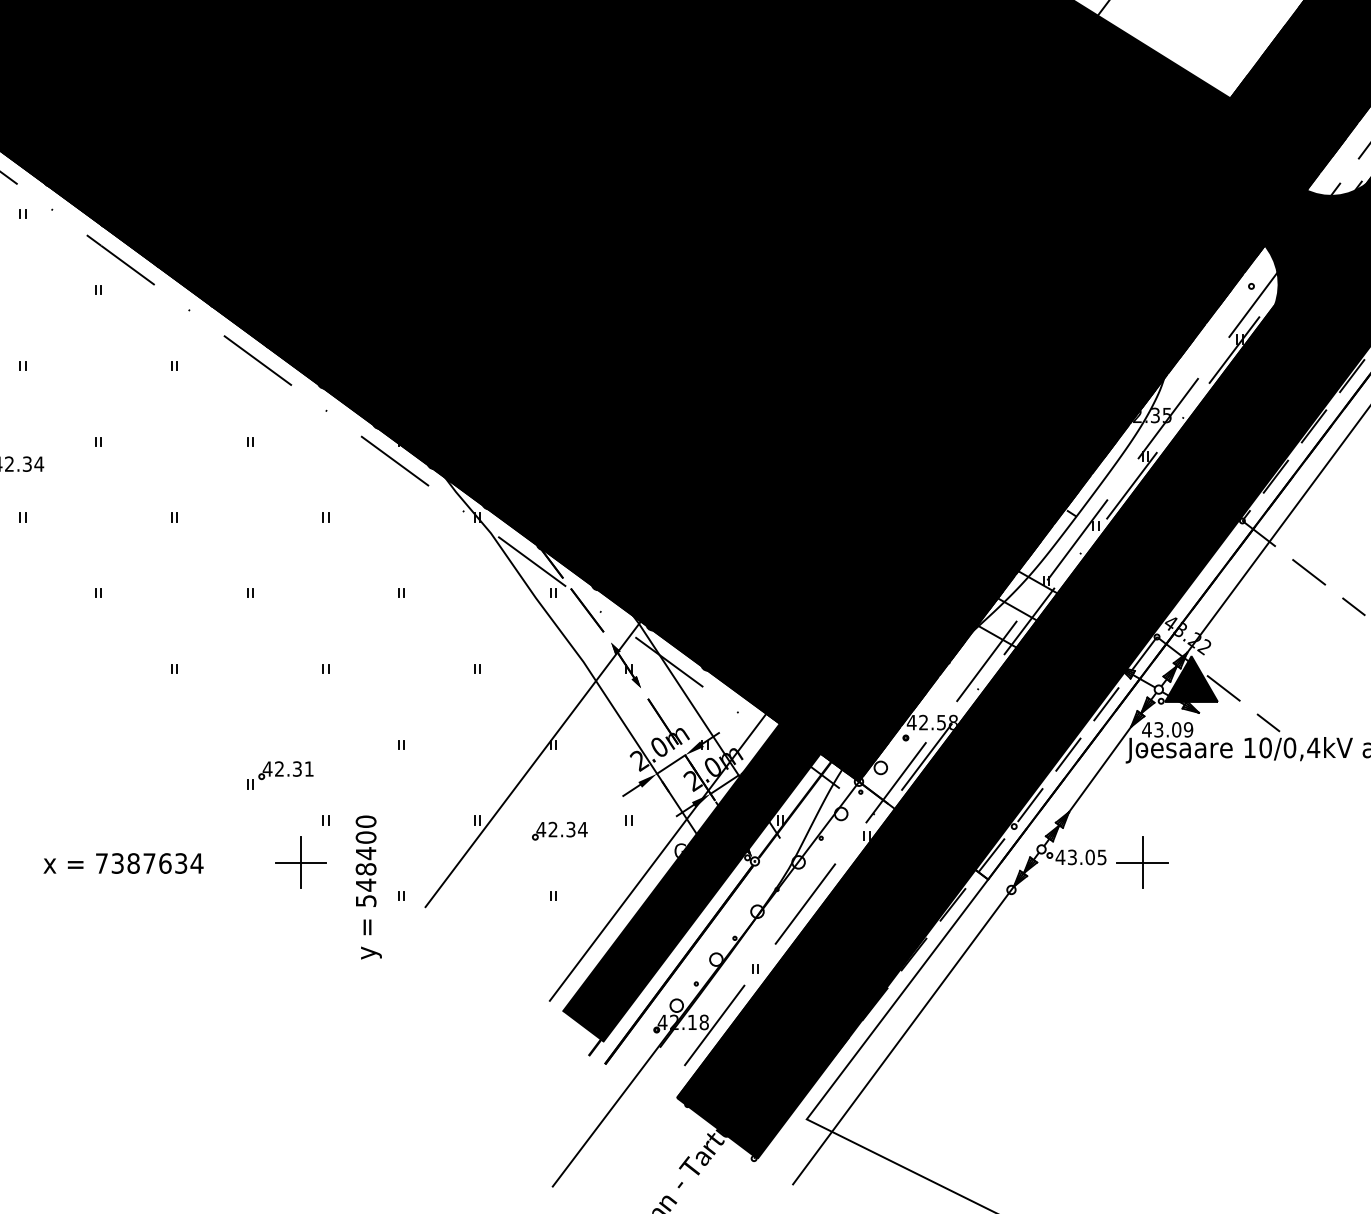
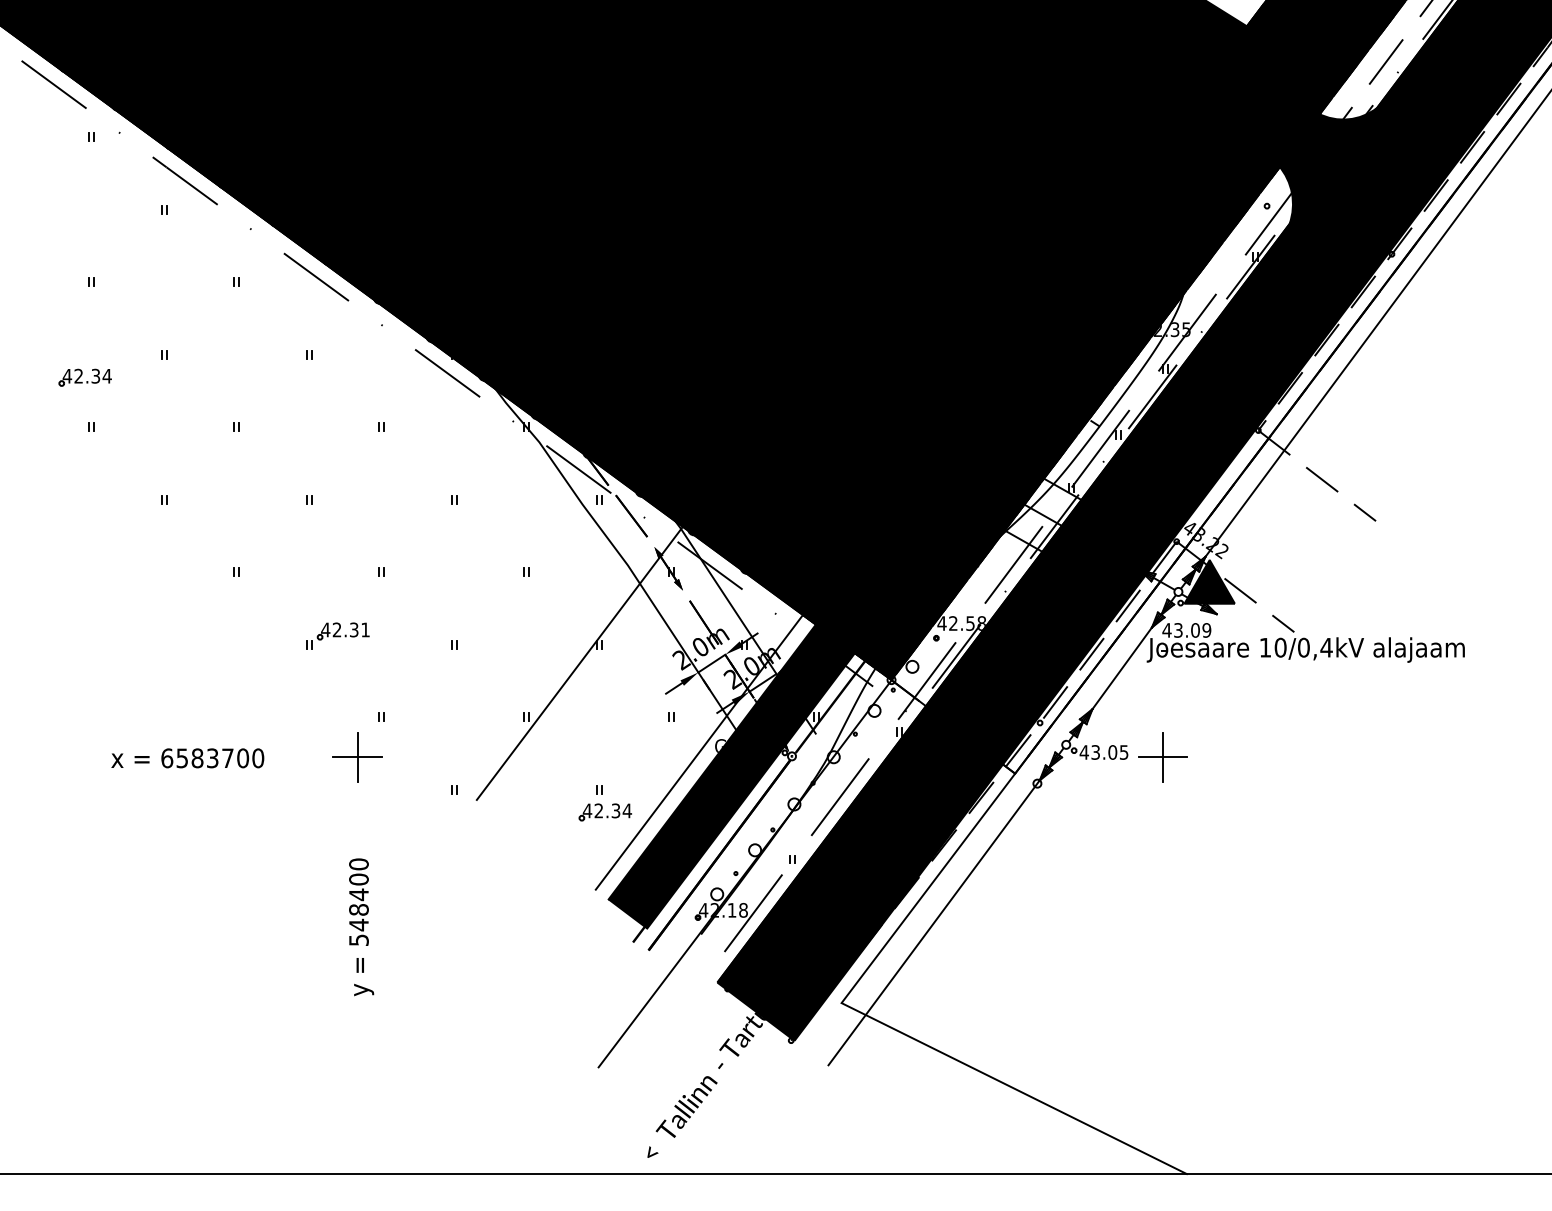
part: (279, 774) -> (337, 635), moved
part: (558, 831) -> (604, 812), moved
text: (149, 863) -> (212, 758), 7387634 -> 6583700
text: (368, 887) -> (361, 927), moved

